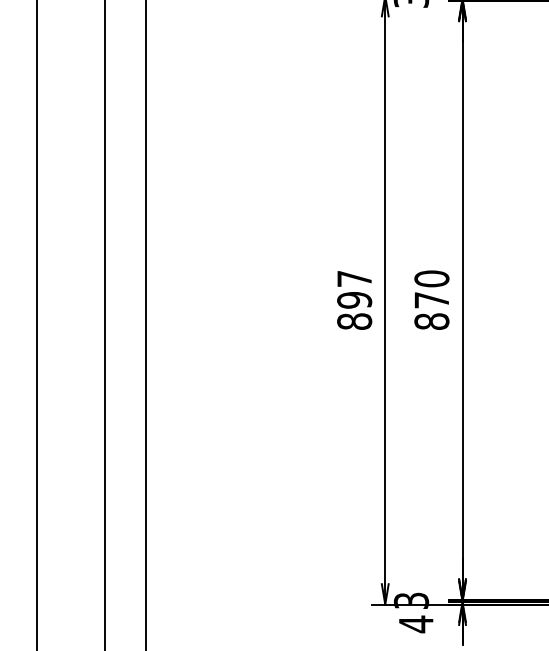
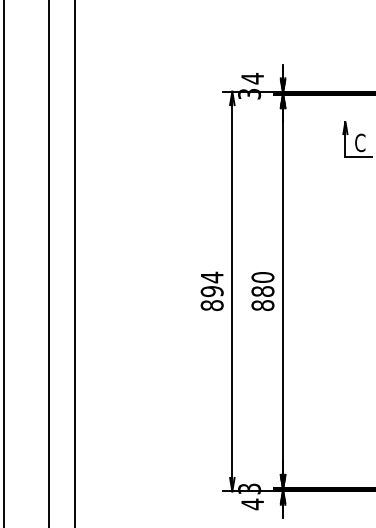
text: (355, 278) -> (212, 277), 897 -> 894
text: (431, 300) -> (262, 291), 870 -> 880

